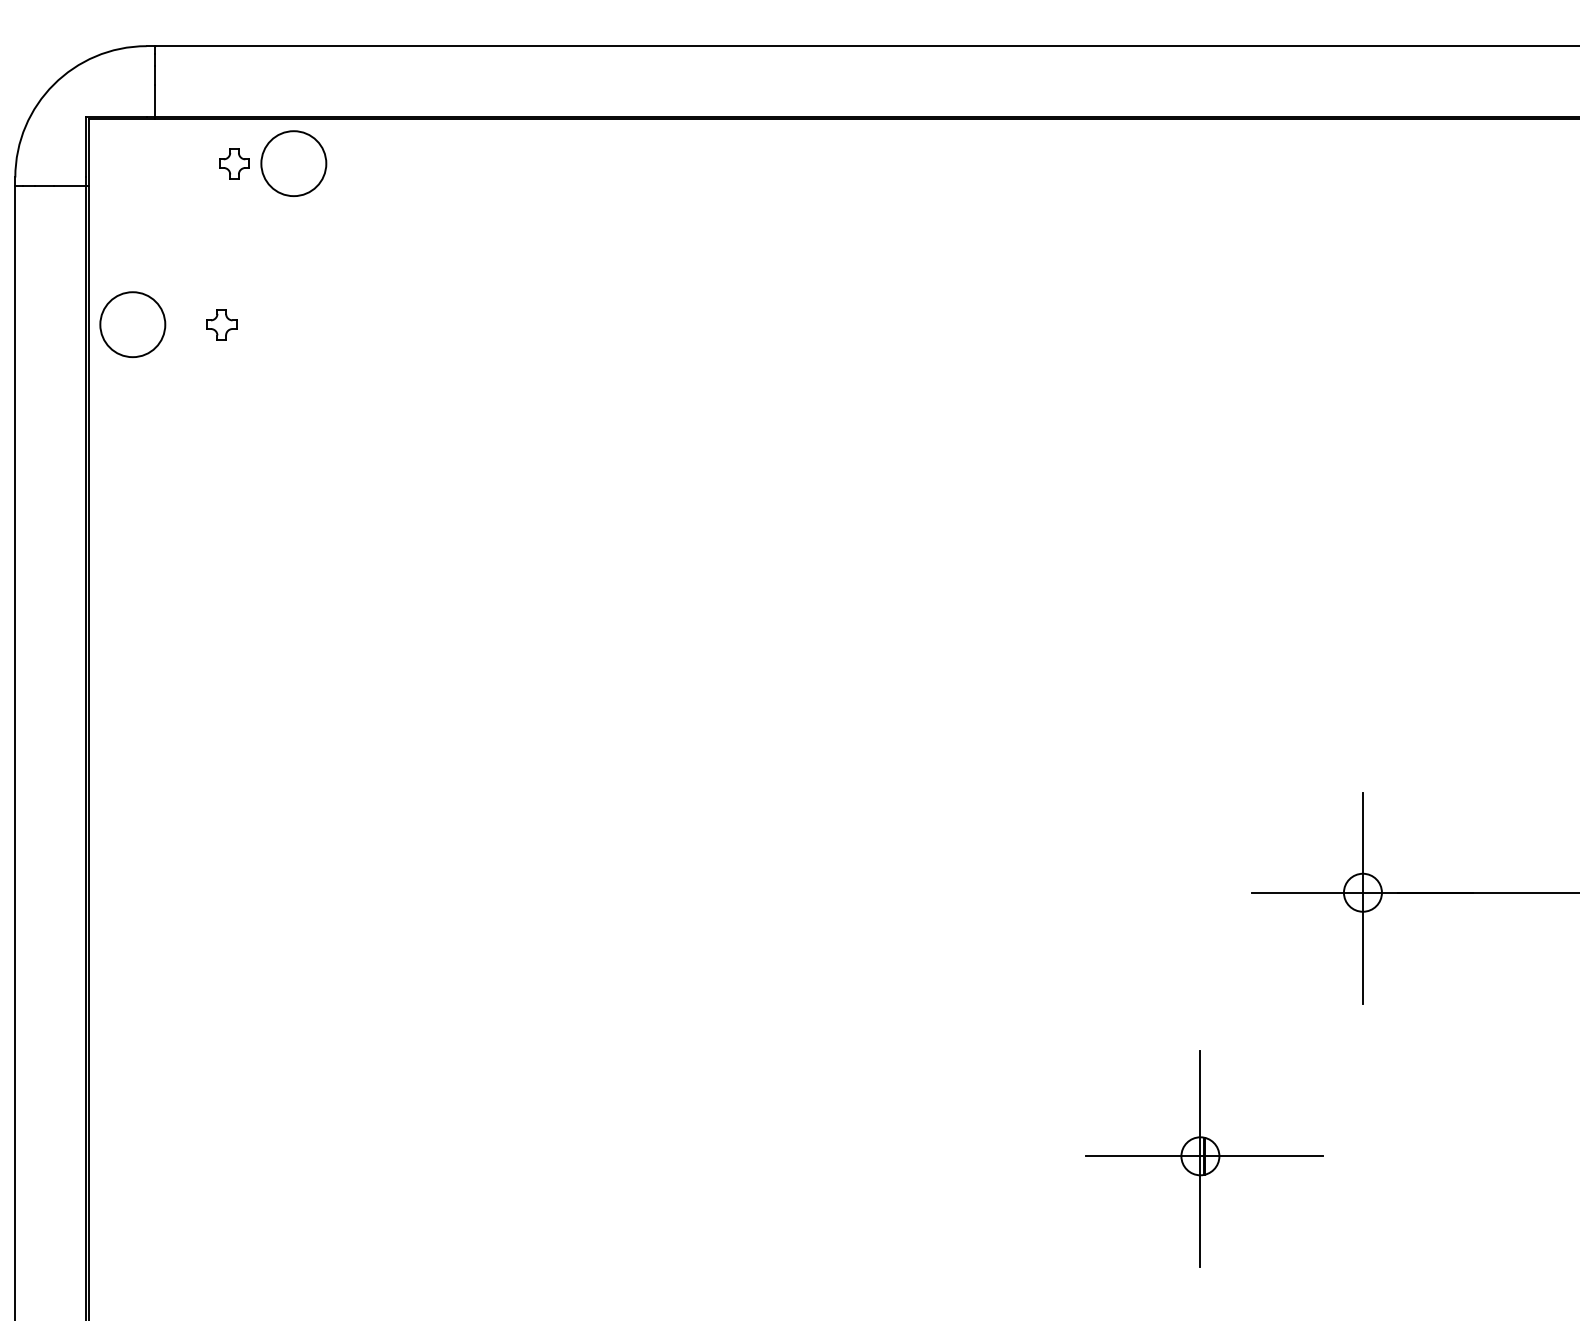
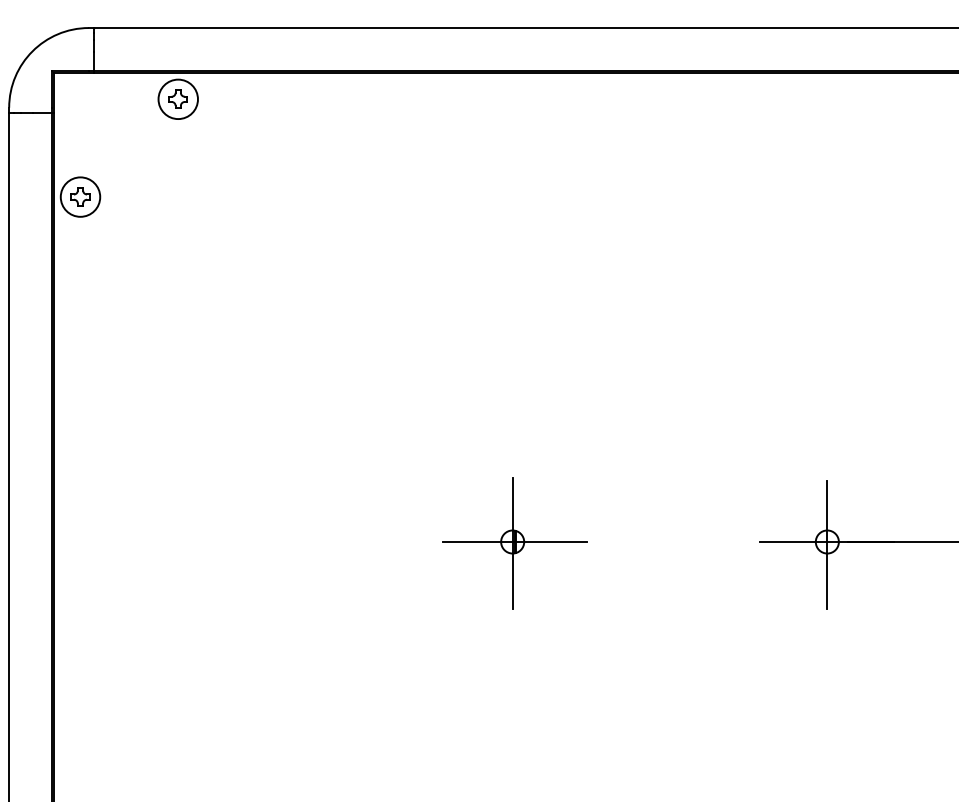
part: (233, 162) -> (177, 98), moved
part: (221, 323) -> (80, 196), moved
part: (1203, 1158) -> (514, 543), moved

